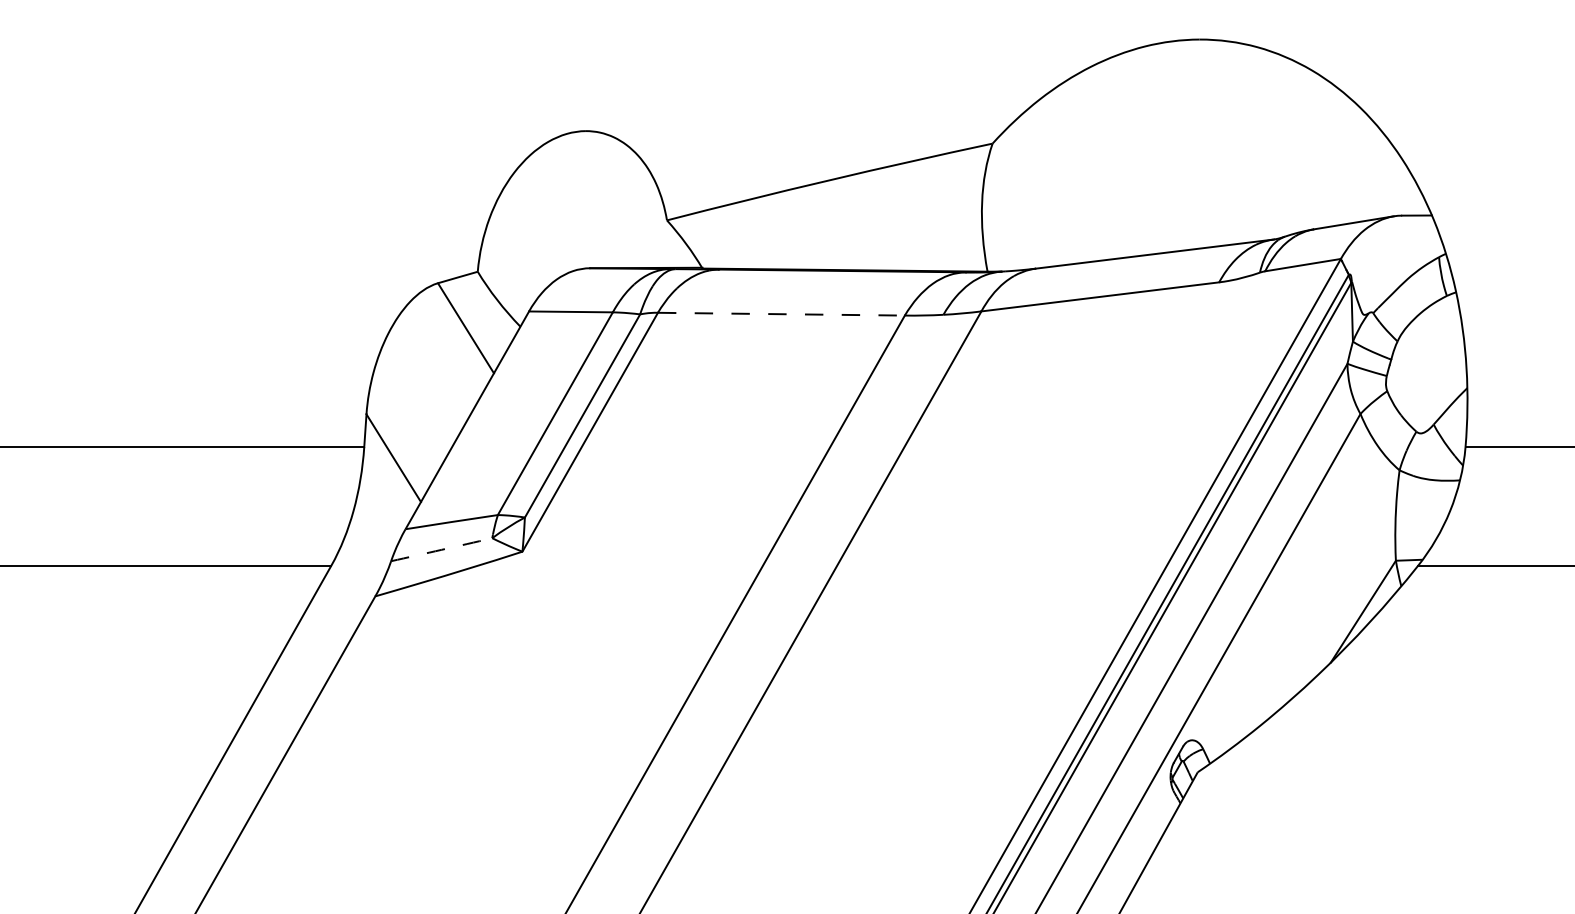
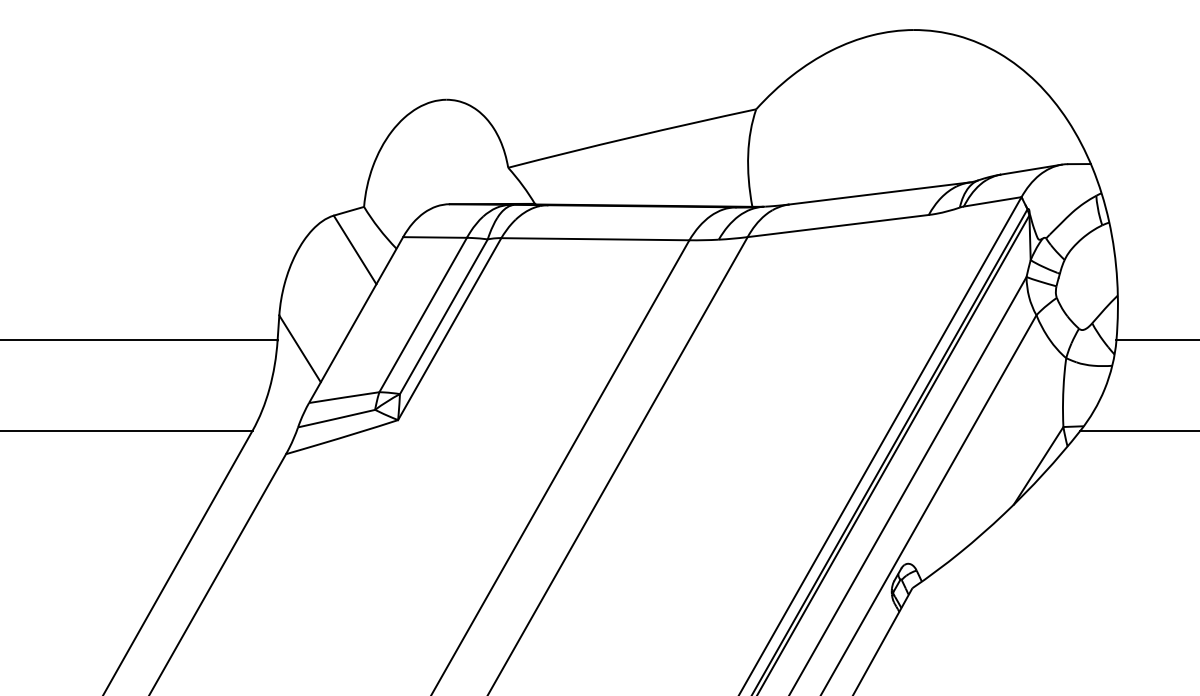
line: (781, 314) -> (595, 239), dashed -> solid
arc: (441, 549) -> (336, 418), dashed -> solid

